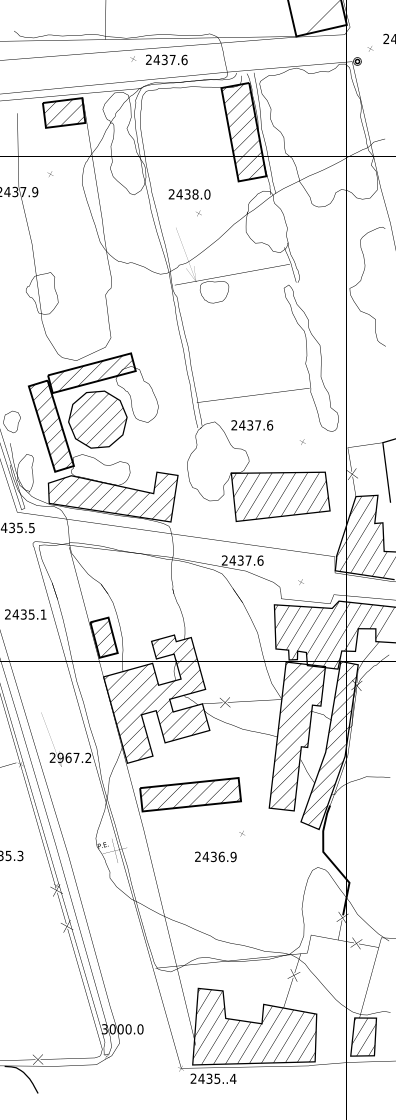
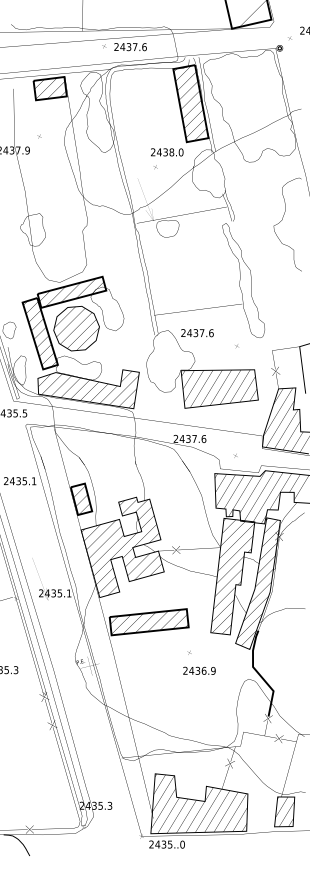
text: (189, 194) -> (167, 152), moved
text: (74, 757) -> (58, 593), 2967.2 -> 2435.1
text: (215, 856) -> (199, 670), moved
text: (122, 1029) -> (95, 805), 3000.0 -> 2435.3
text: (233, 1078) -> (182, 844), 2435..4 -> 2435..0

